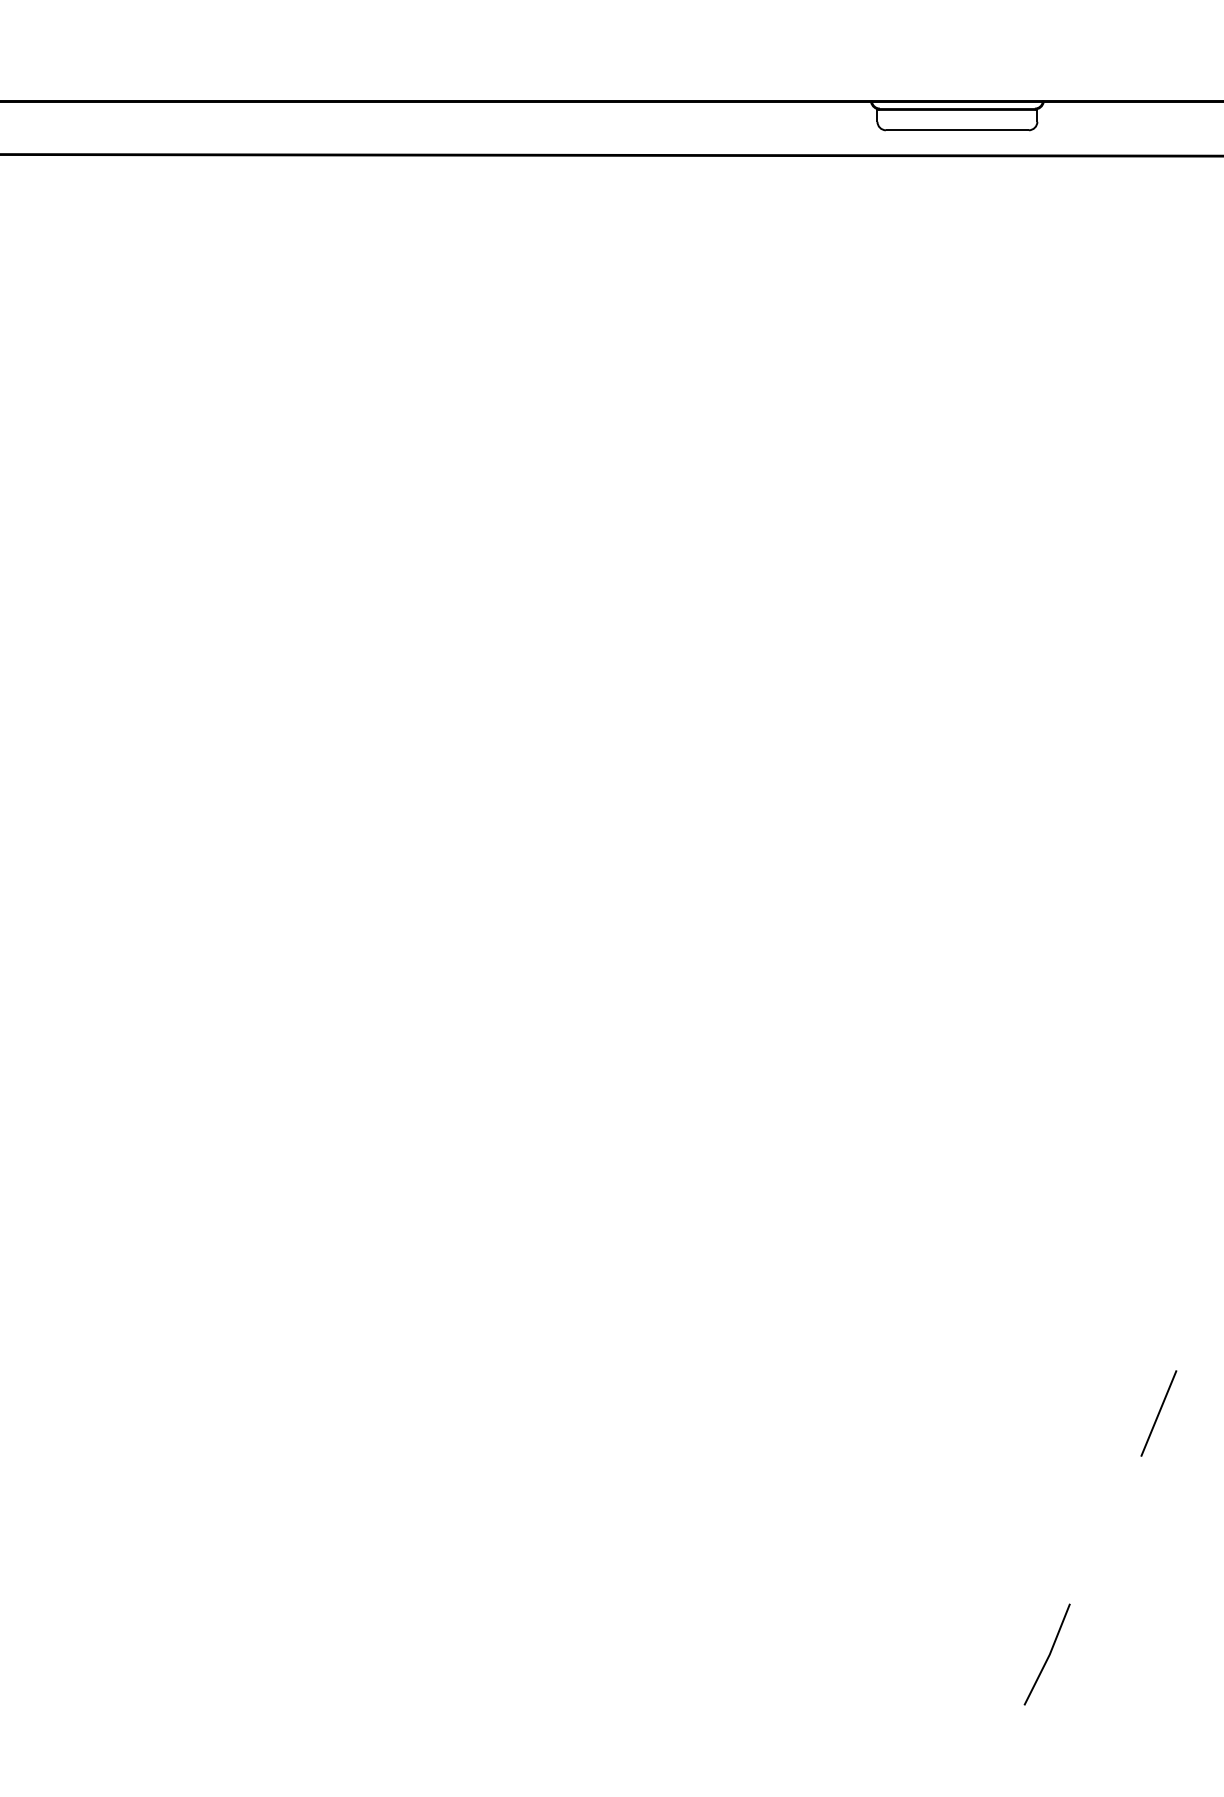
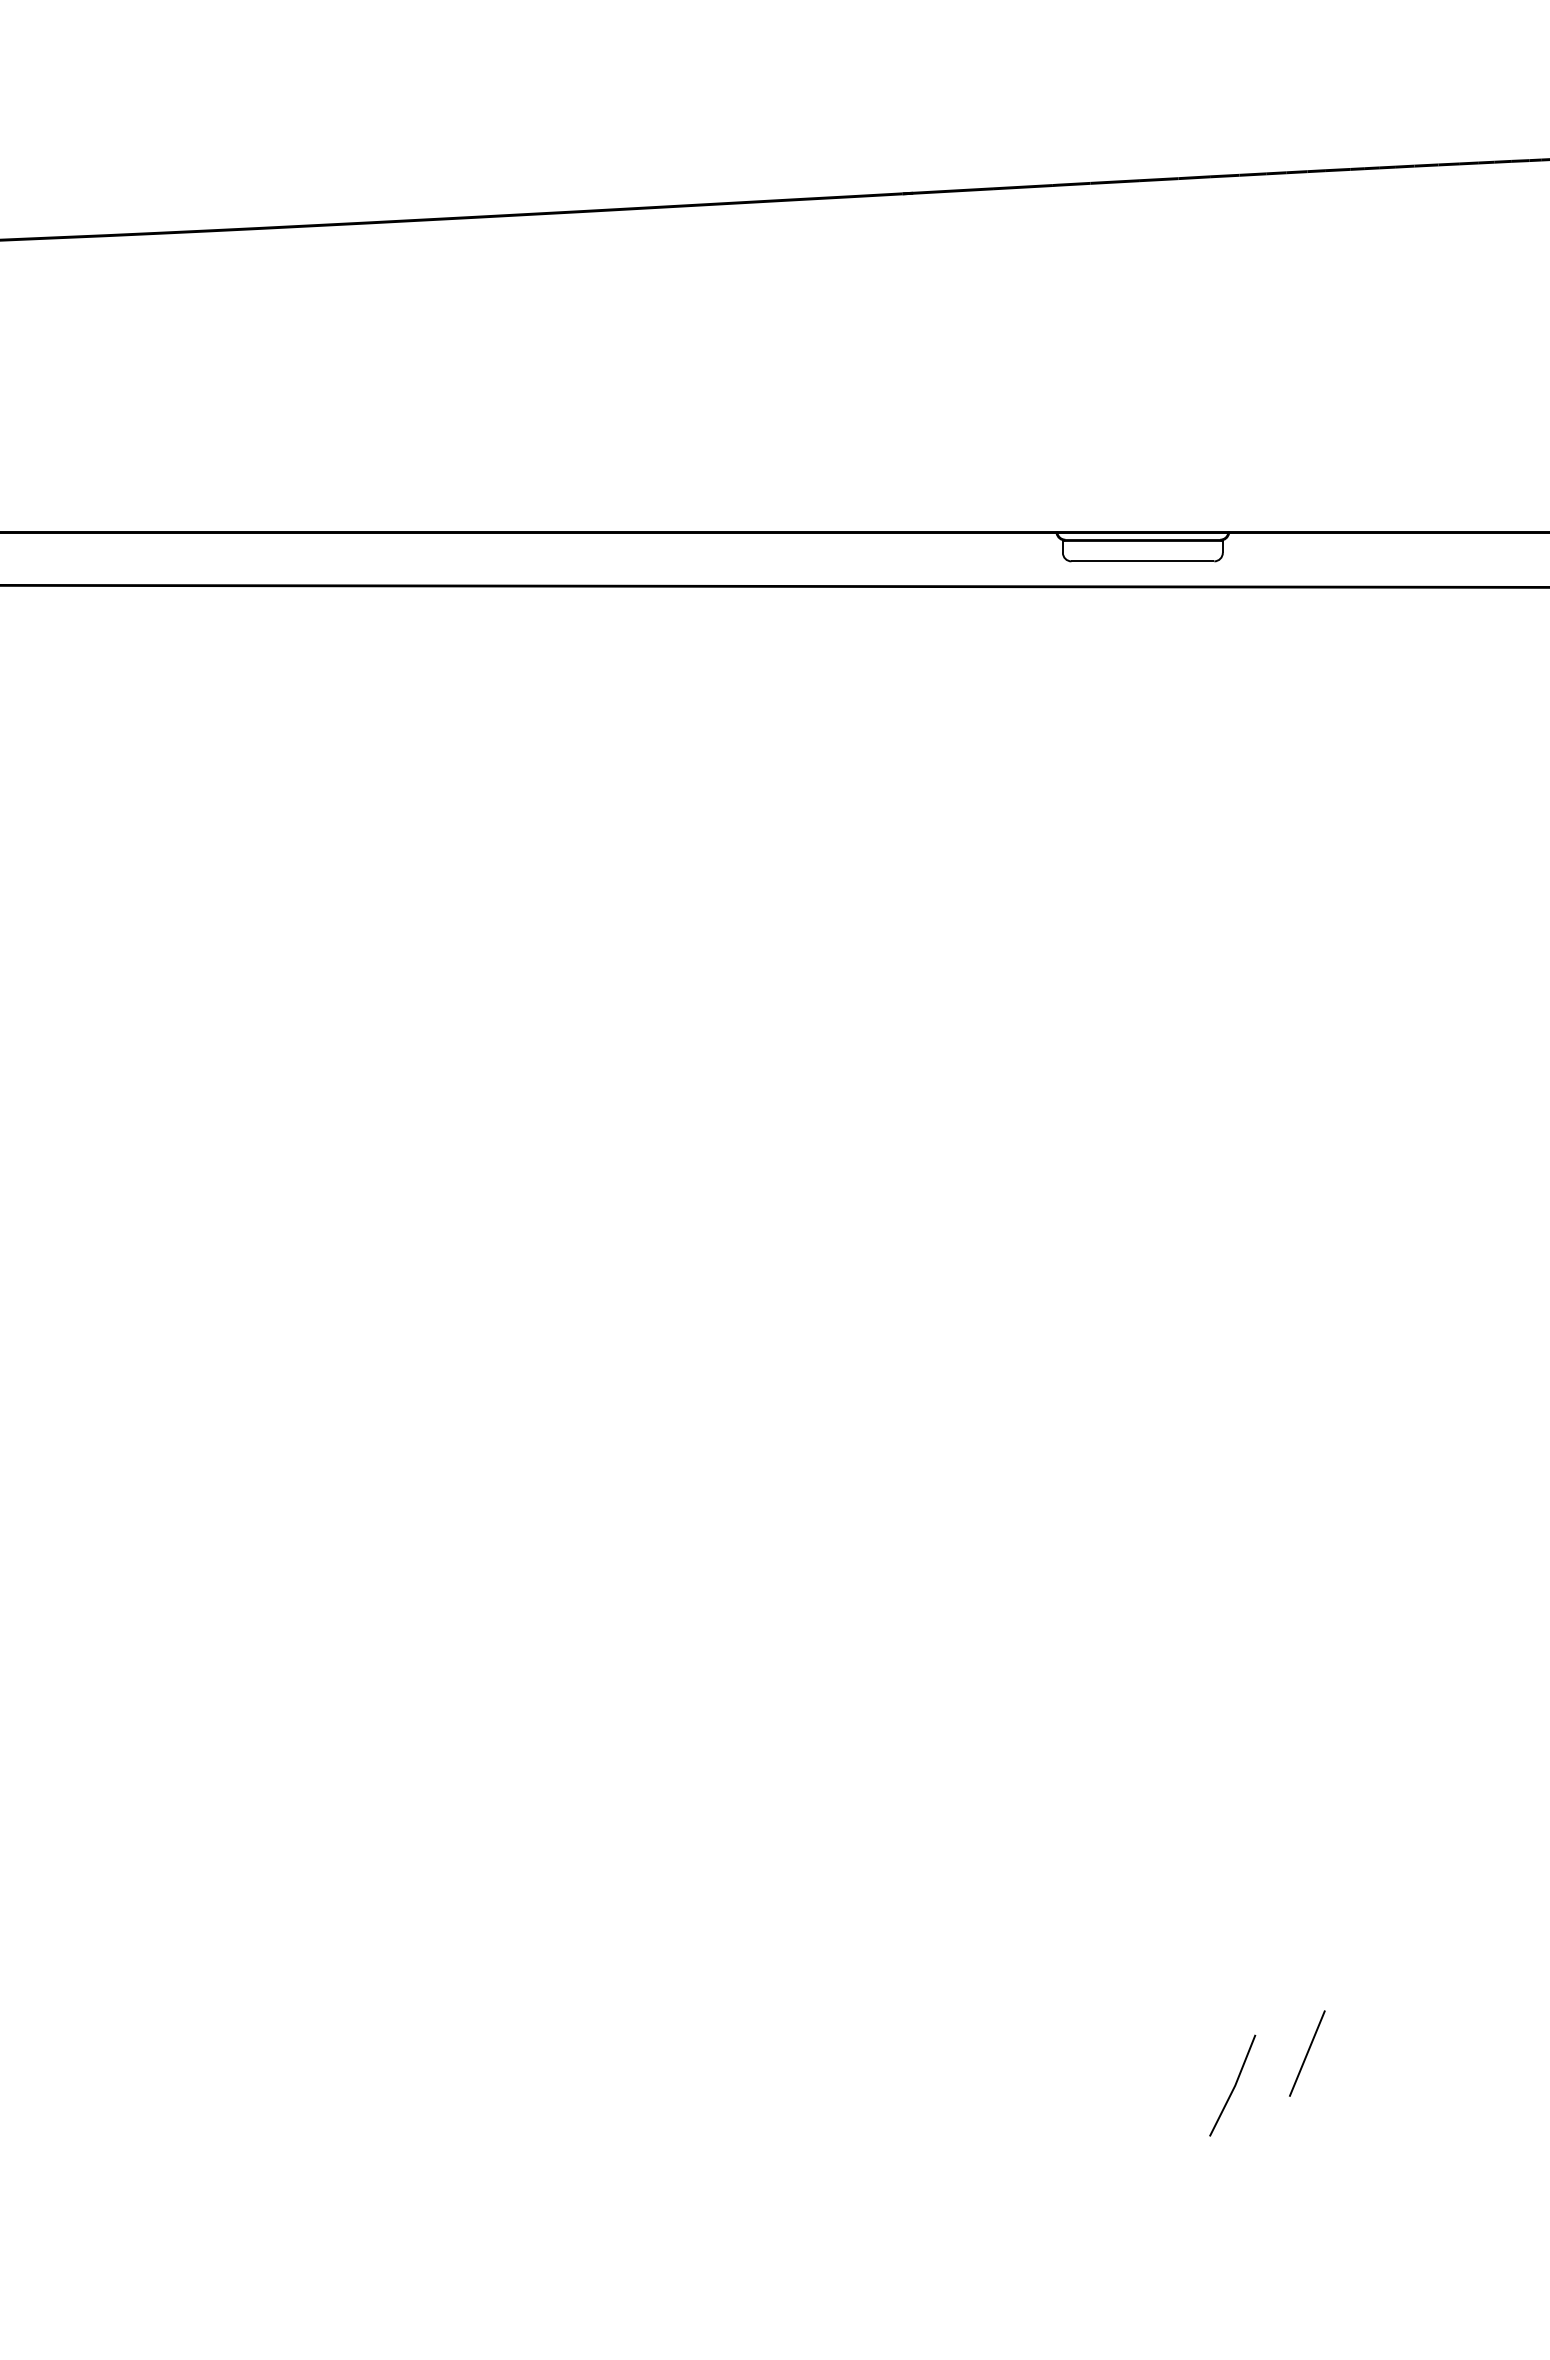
line: (1159, 1413) -> (1307, 2053), moved

